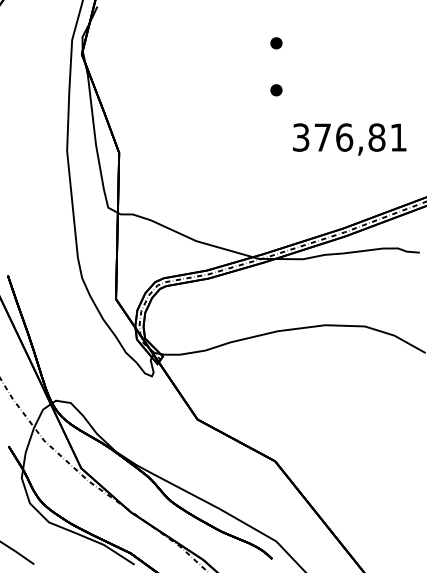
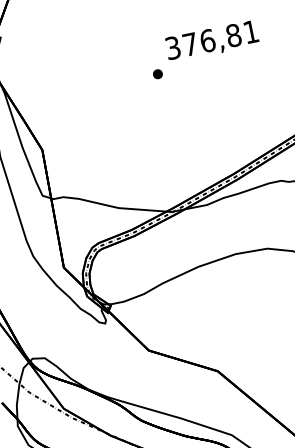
part: (276, 43) -> (150, 36), removed
text: (349, 139) -> (212, 41), moved

